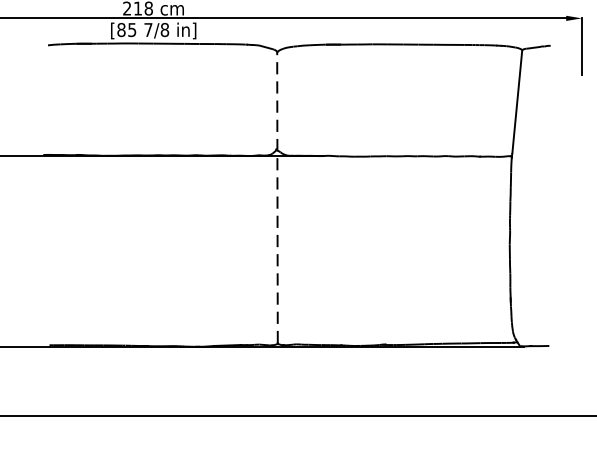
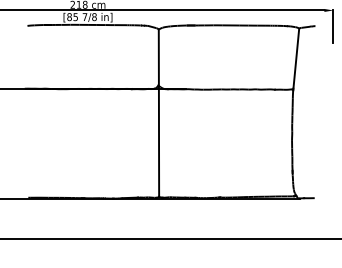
line: (276, 196) -> (158, 112), dashed -> solid

